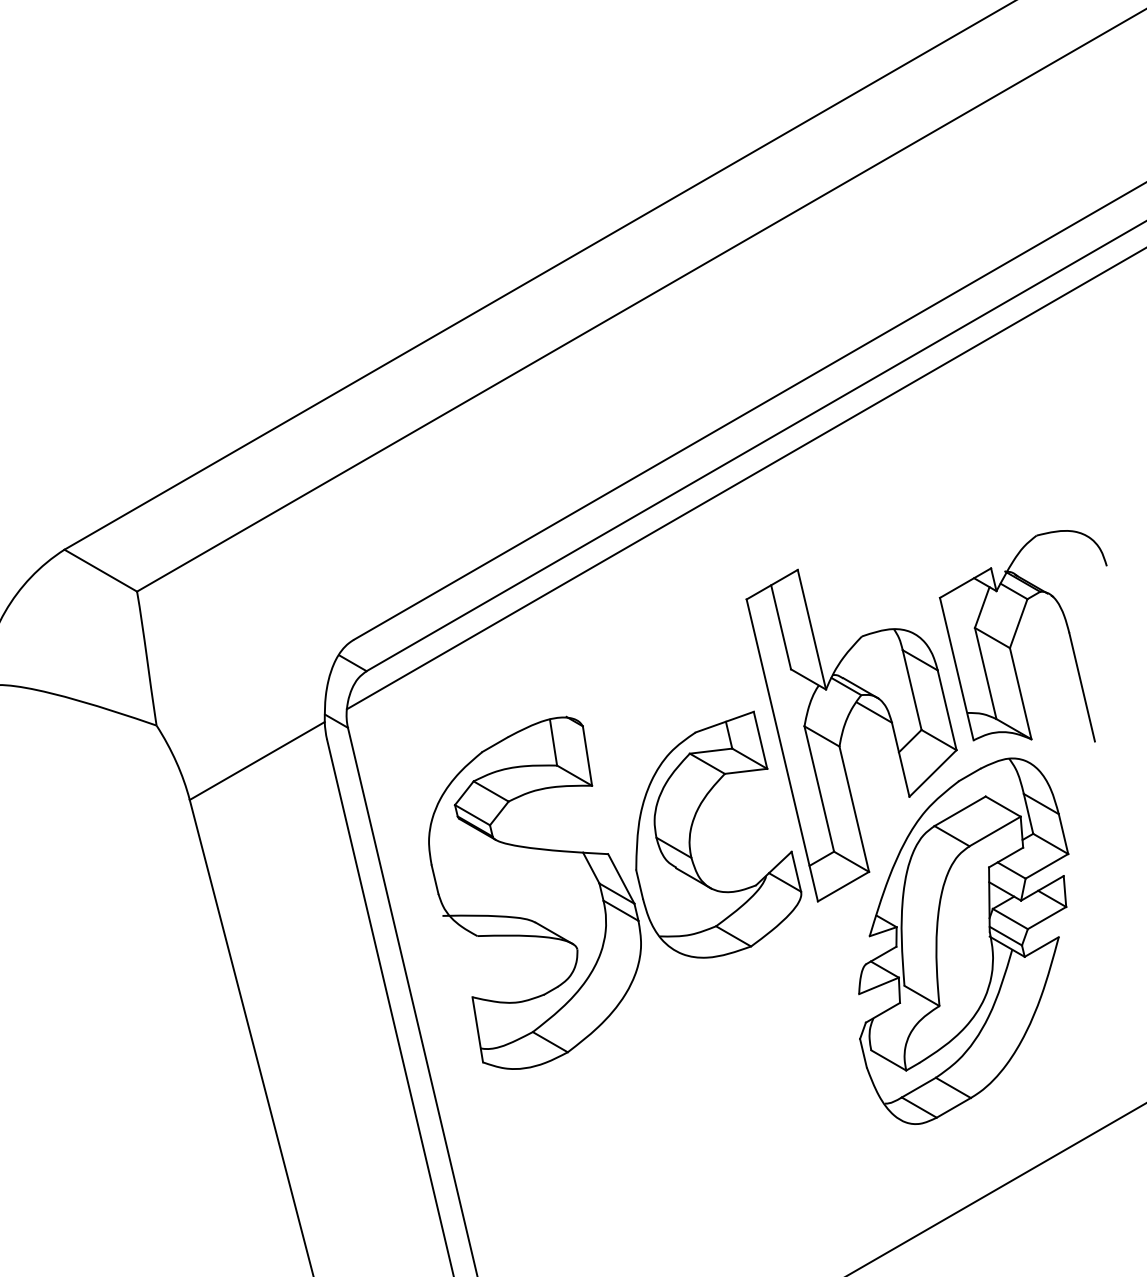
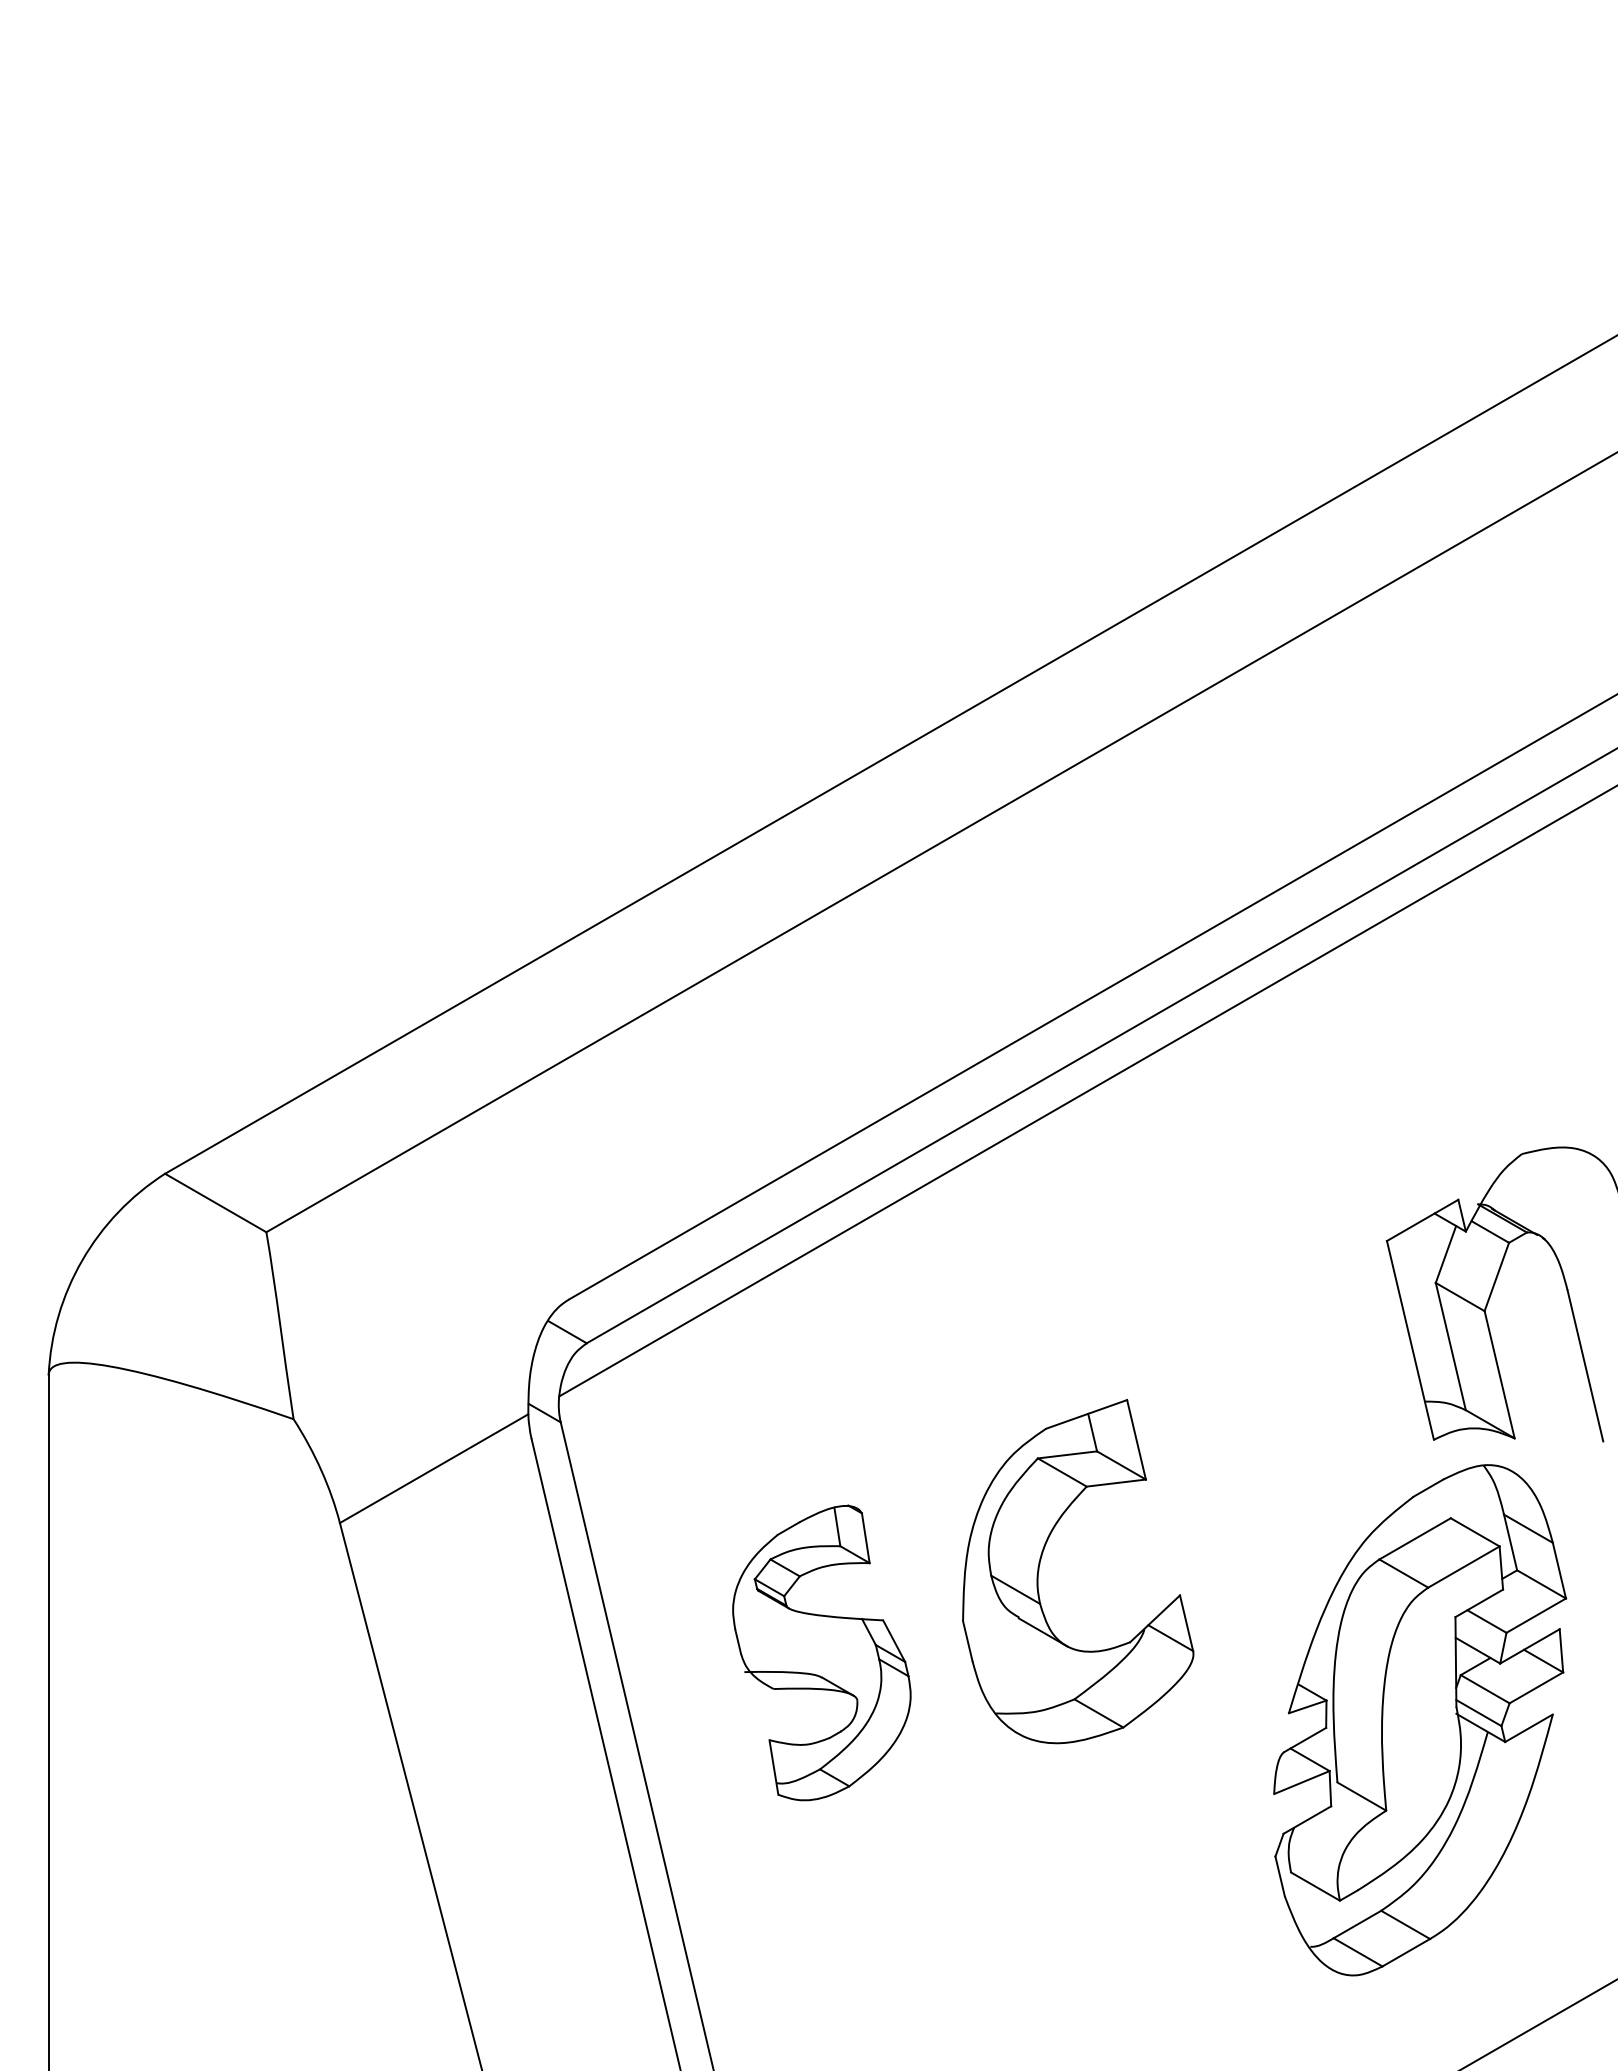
part: (842, 734) -> (1251, 1431), removed
part: (534, 892) -> (821, 1652), size x0.6

